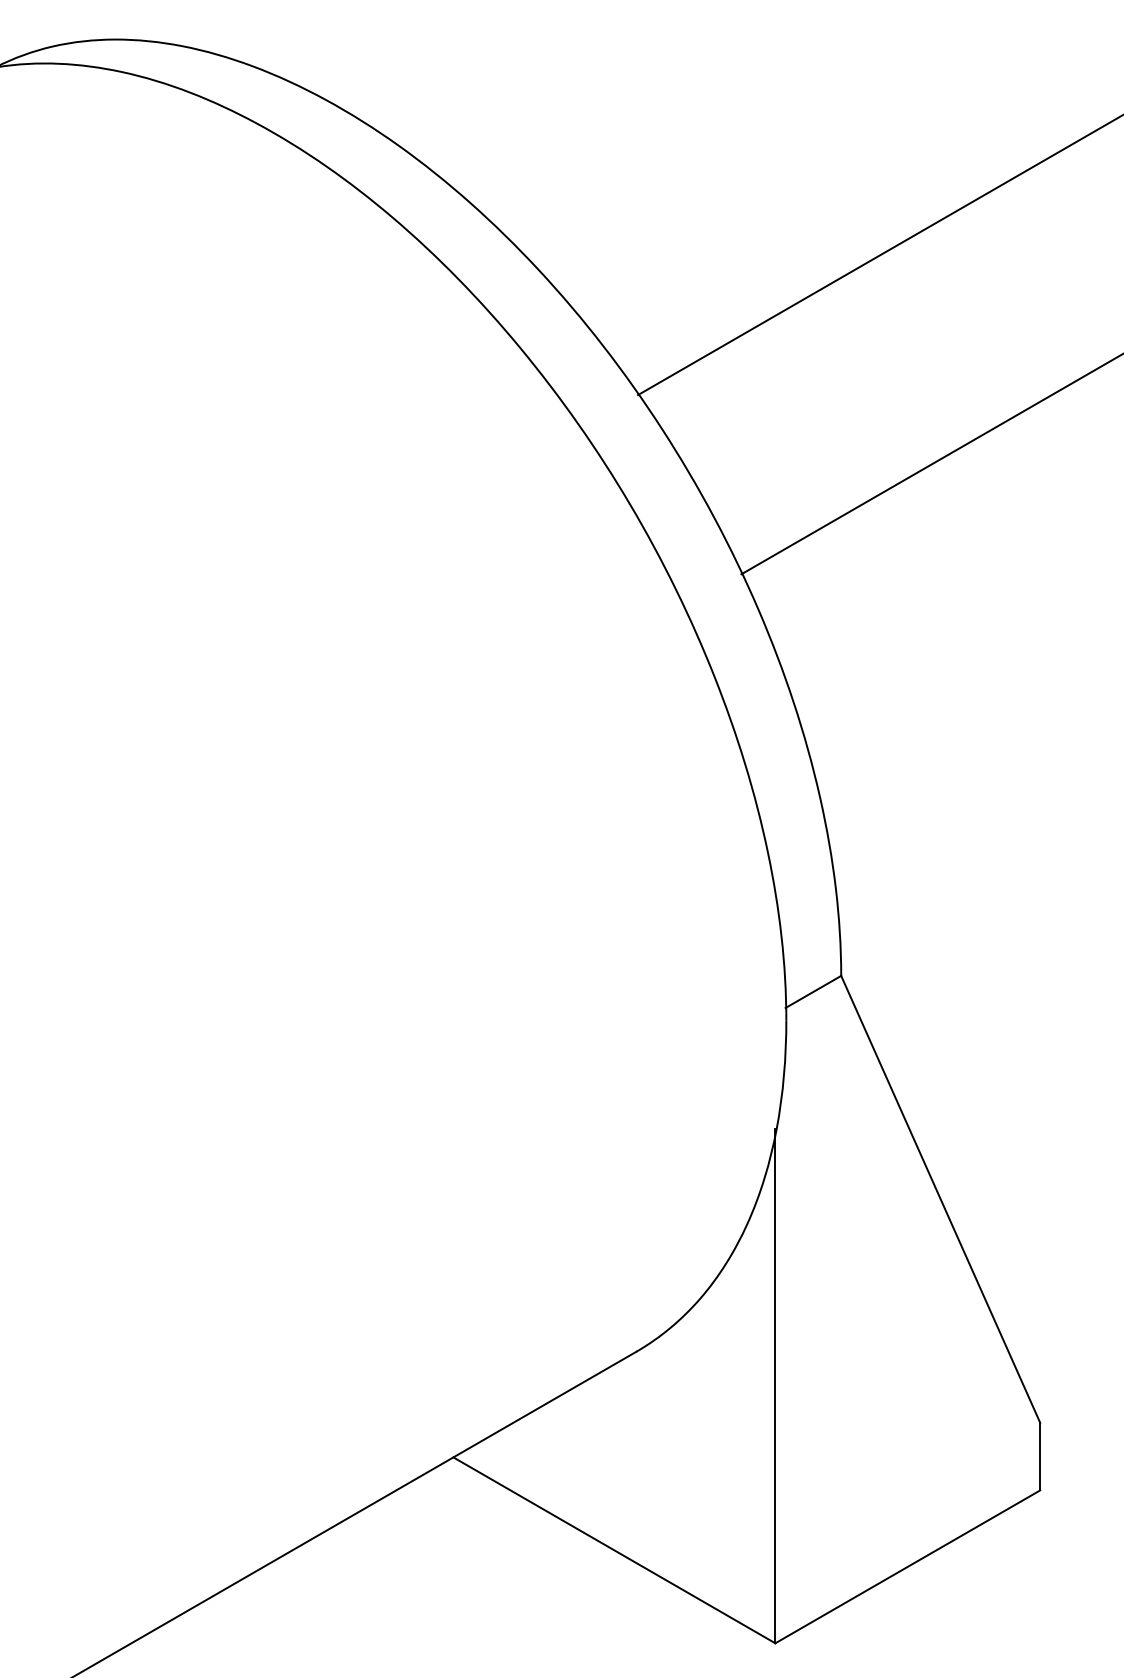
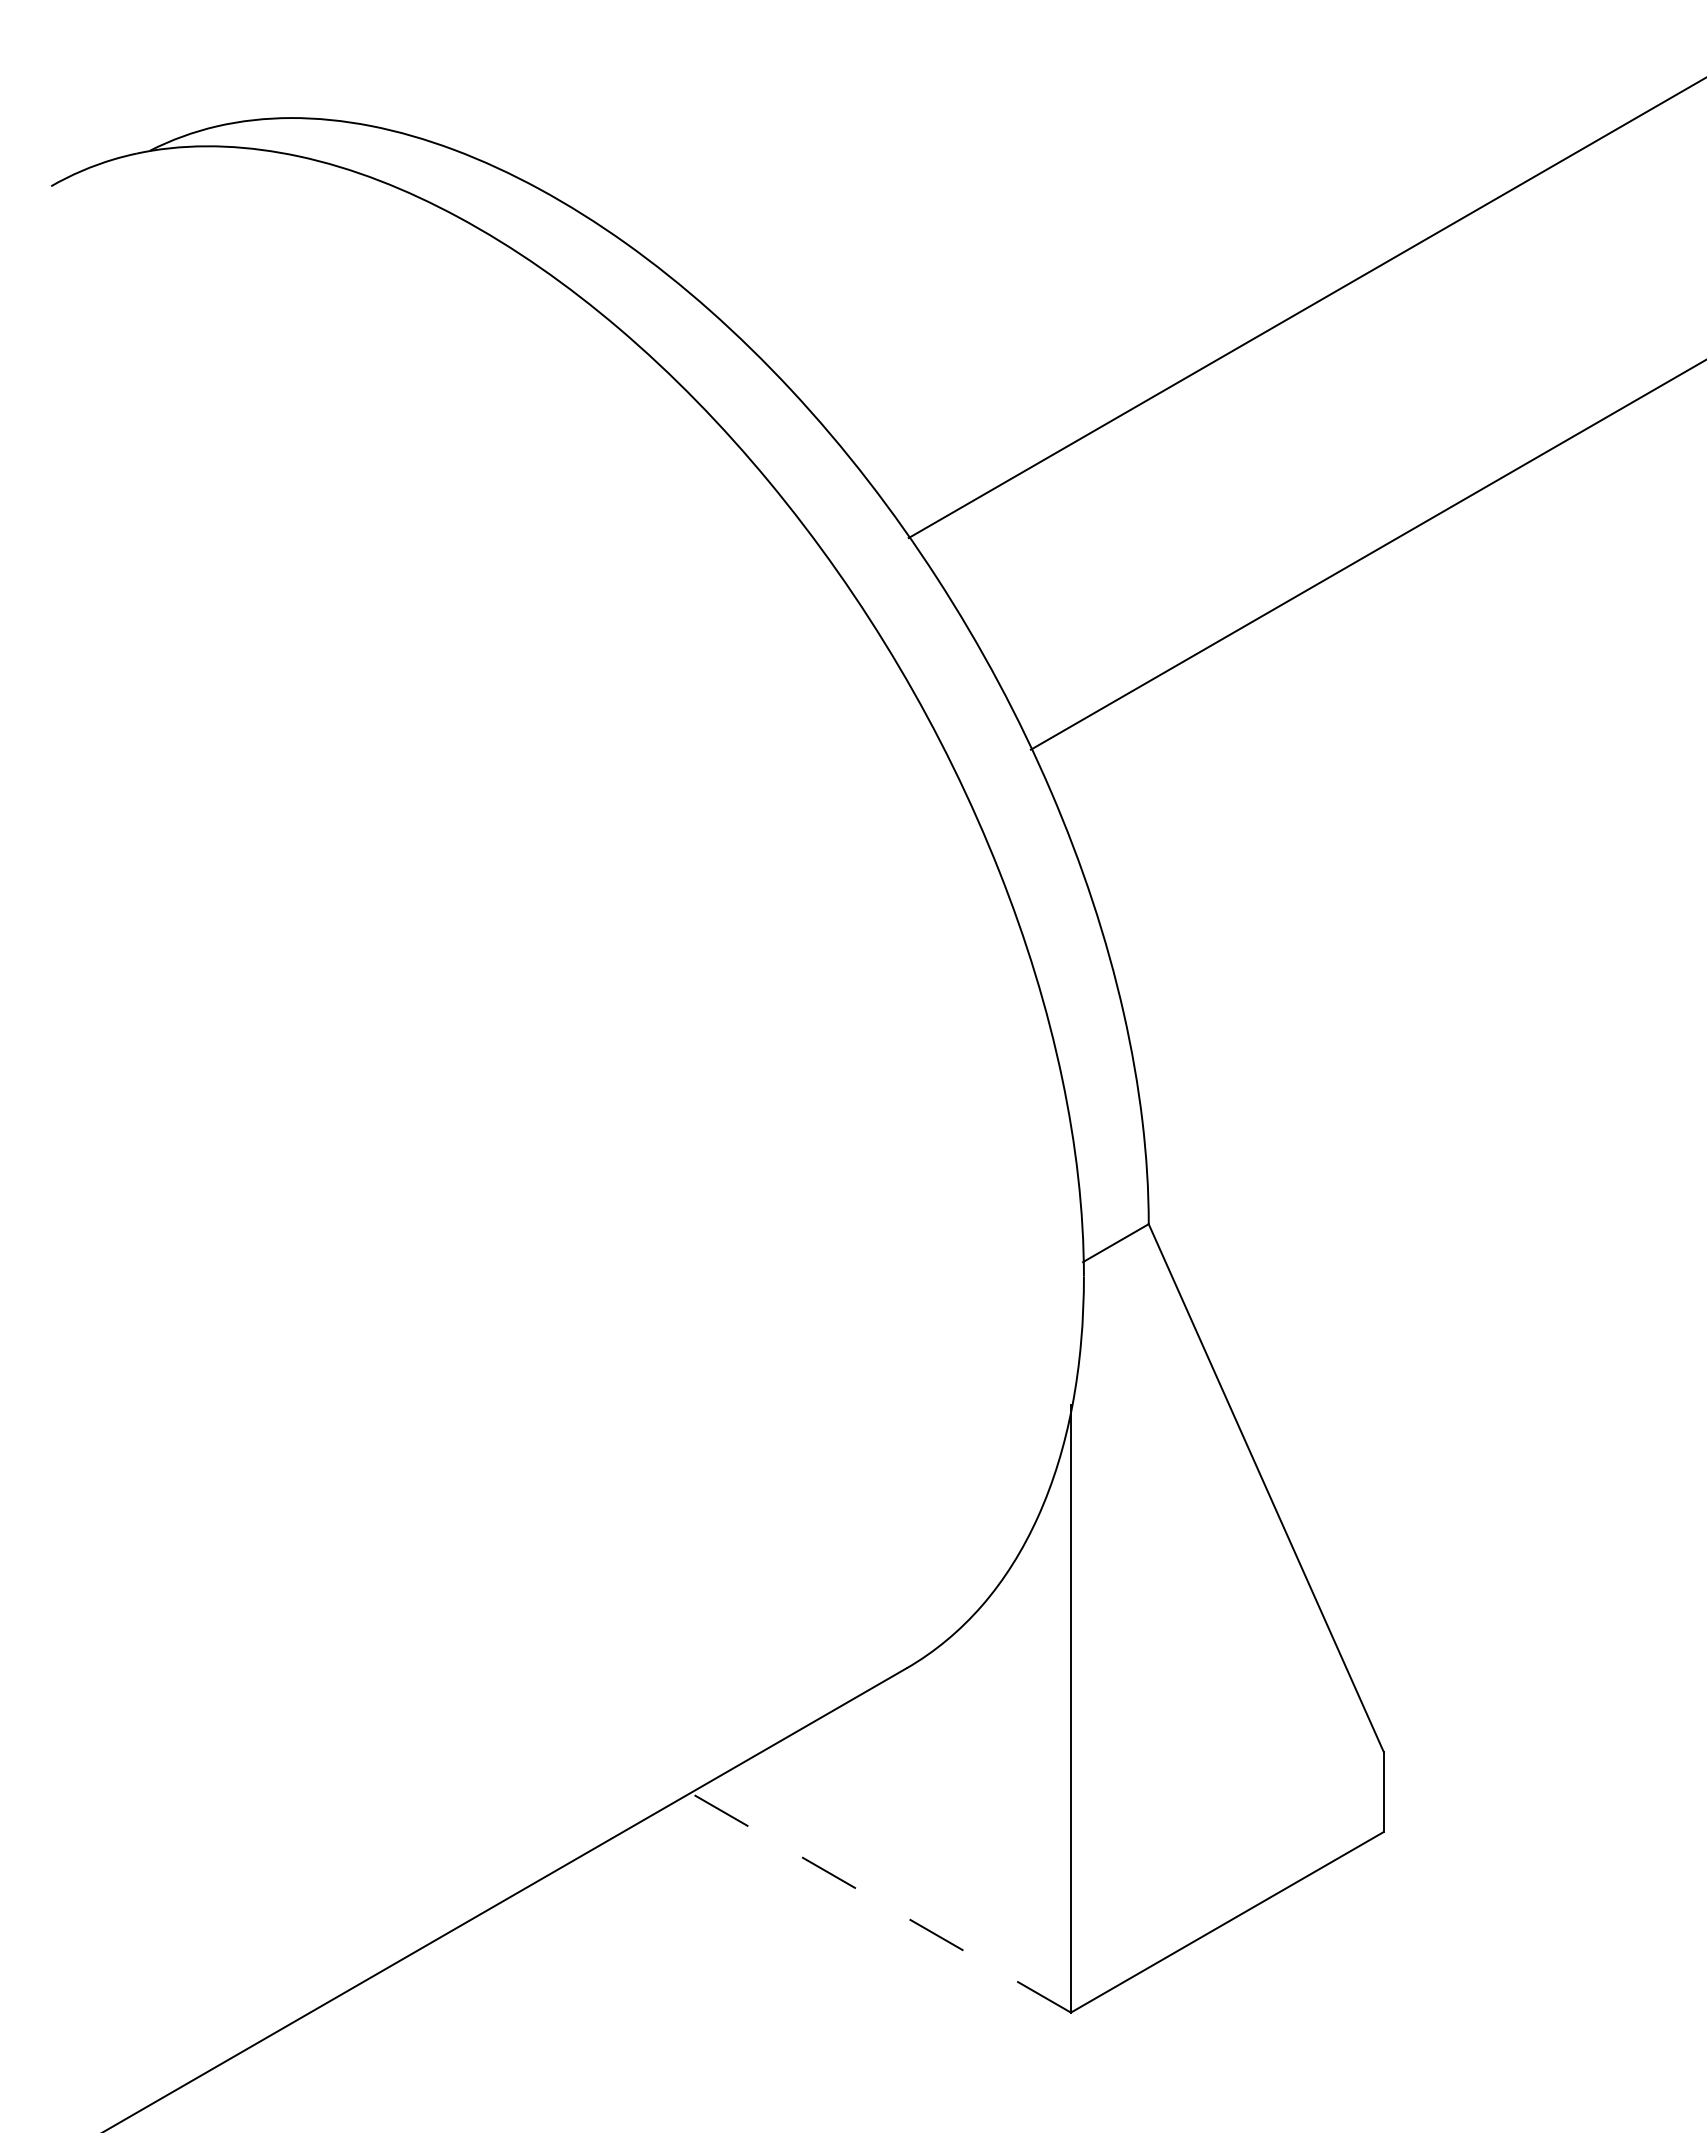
line: (614, 1550) -> (880, 1902), solid -> dashed

